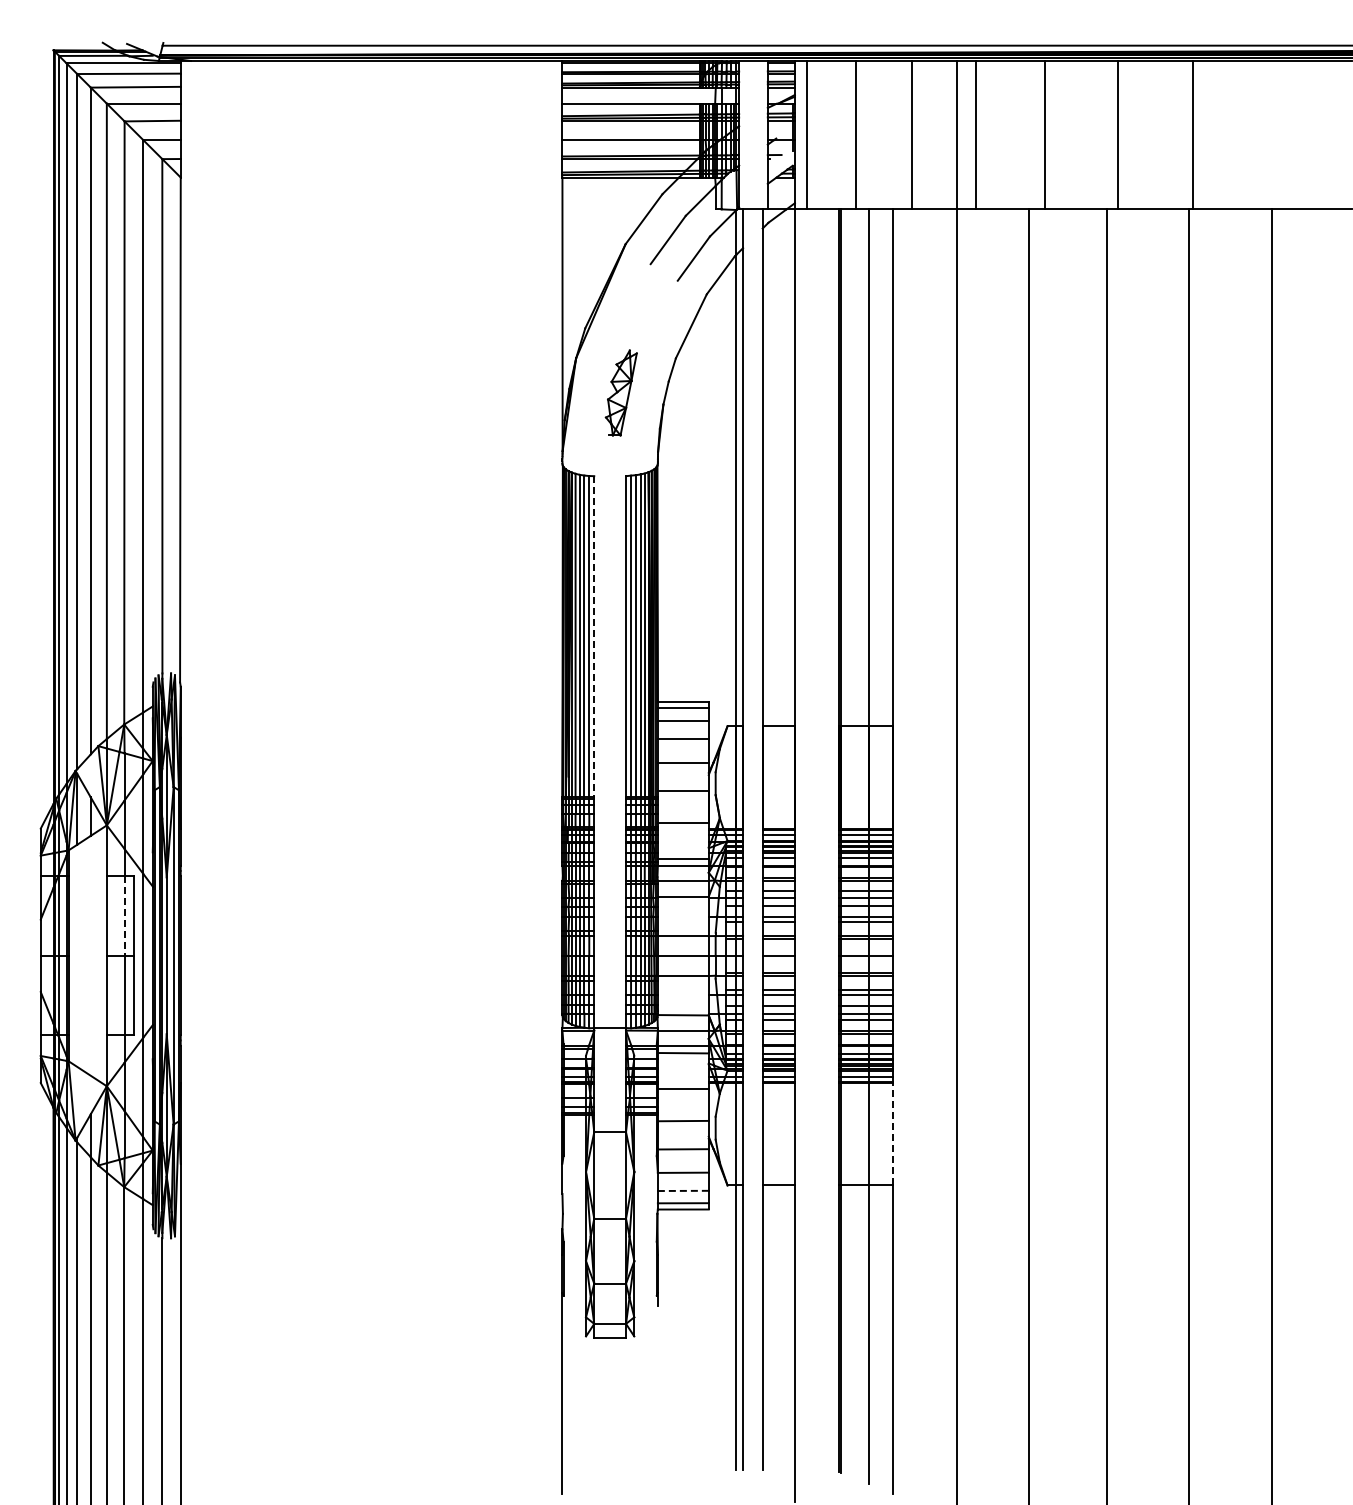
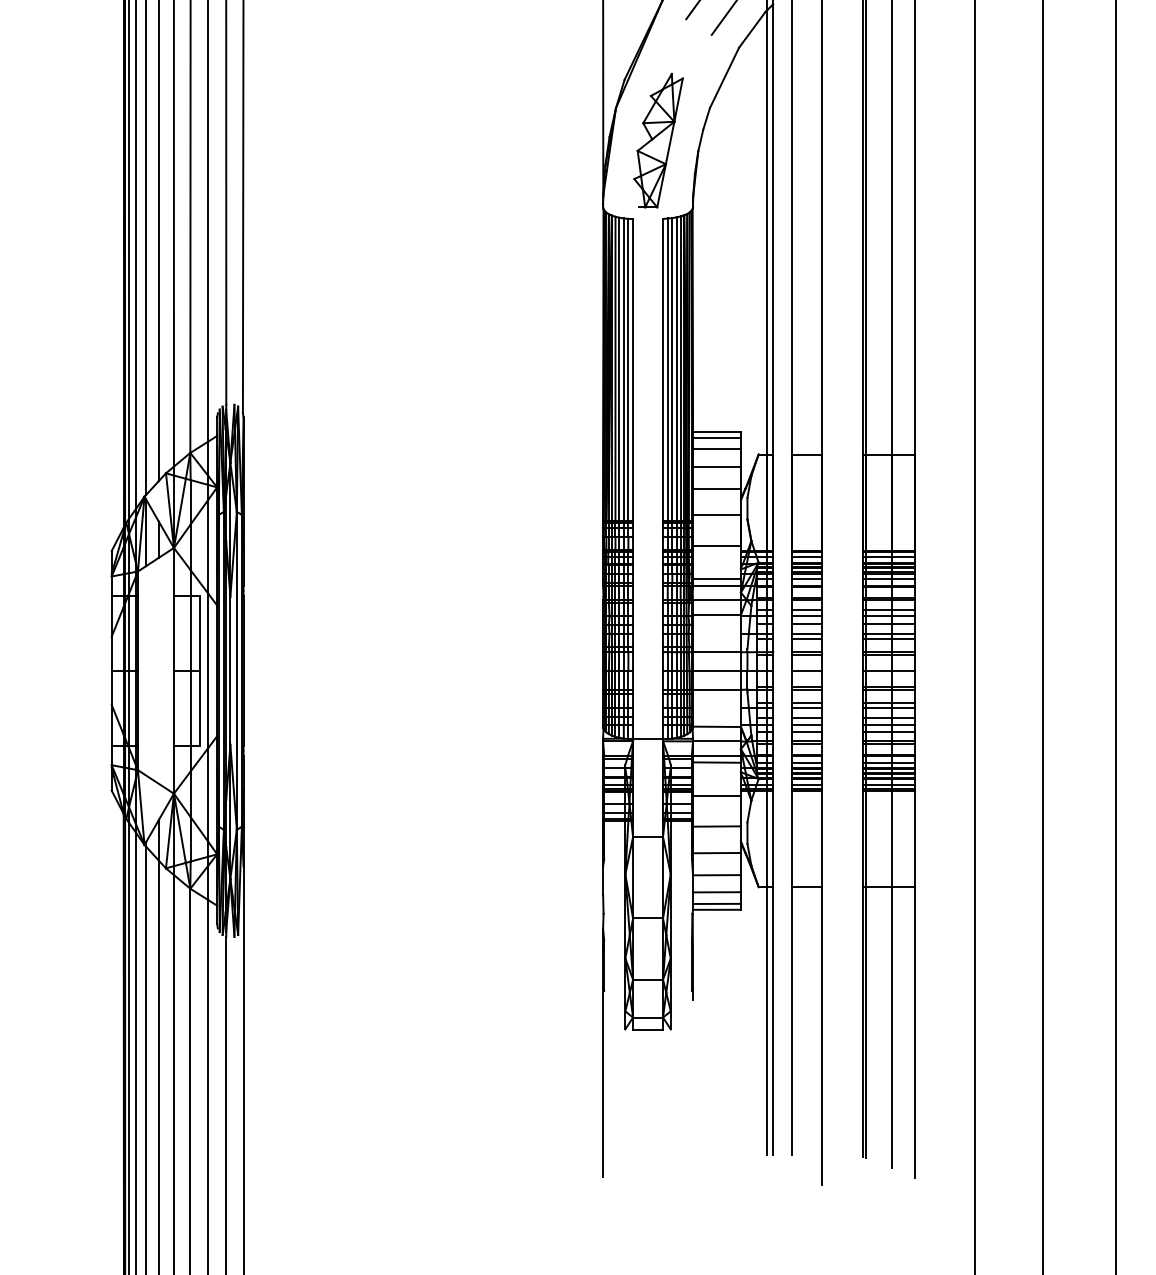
part: (621, 392) -> (658, 140), size x1.67
line: (594, 636) -> (633, 370), dashed -> solid
line: (124, 916) -> (190, 633), dashed -> solid
line: (893, 1133) -> (914, 838), dashed -> solid
line: (683, 1190) -> (717, 891), dashed -> solid

